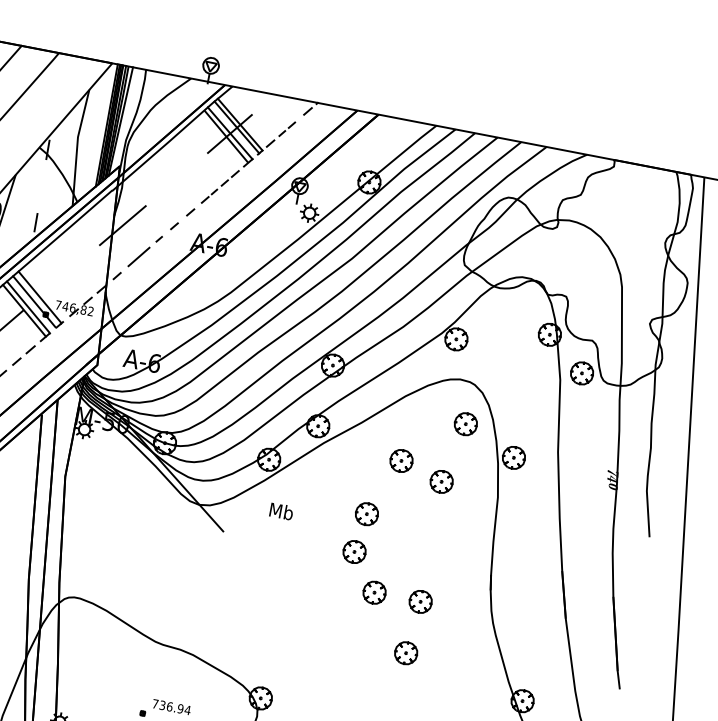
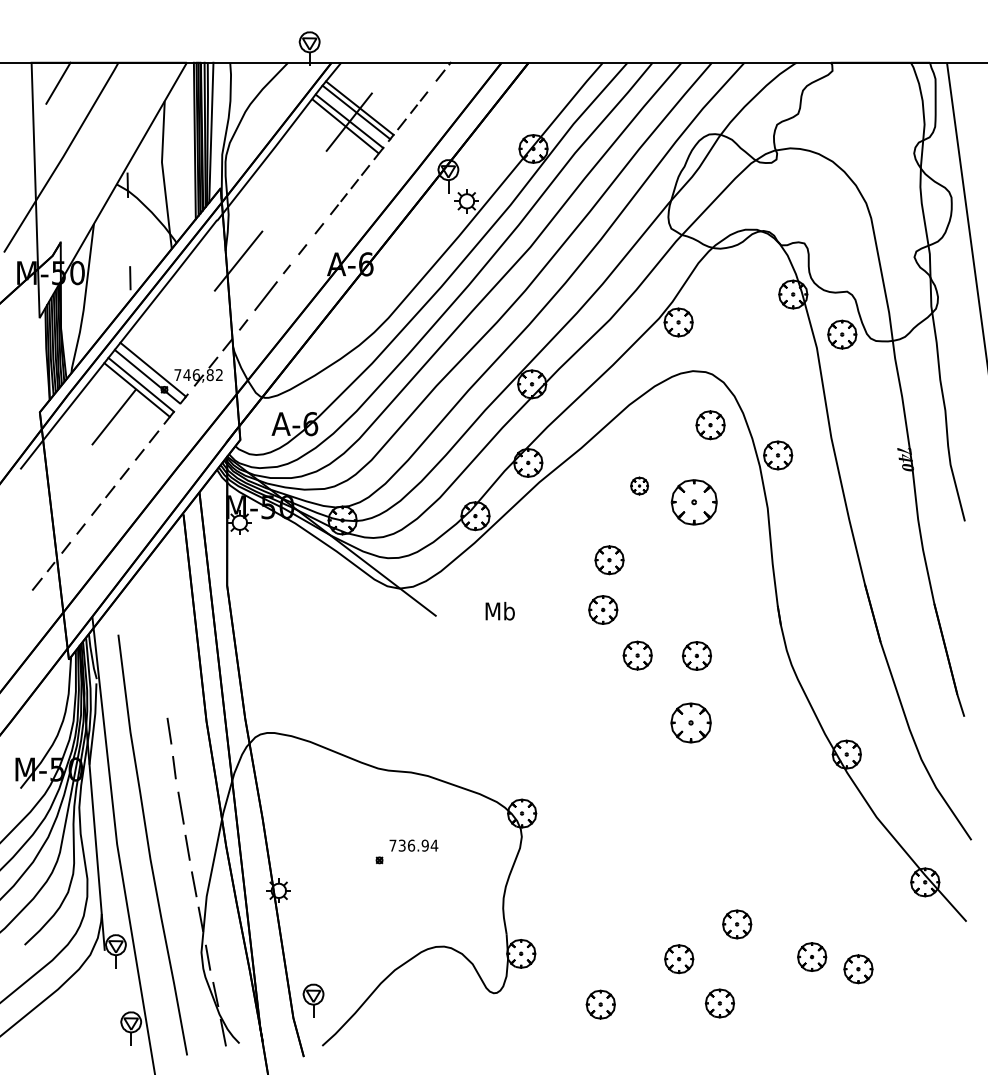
part: (401, 460) -> (639, 485), size x0.6
part: (441, 481) -> (694, 502), size x1.6
text: (280, 511) -> (499, 611), moved
part: (406, 652) -> (691, 722), size x1.4

